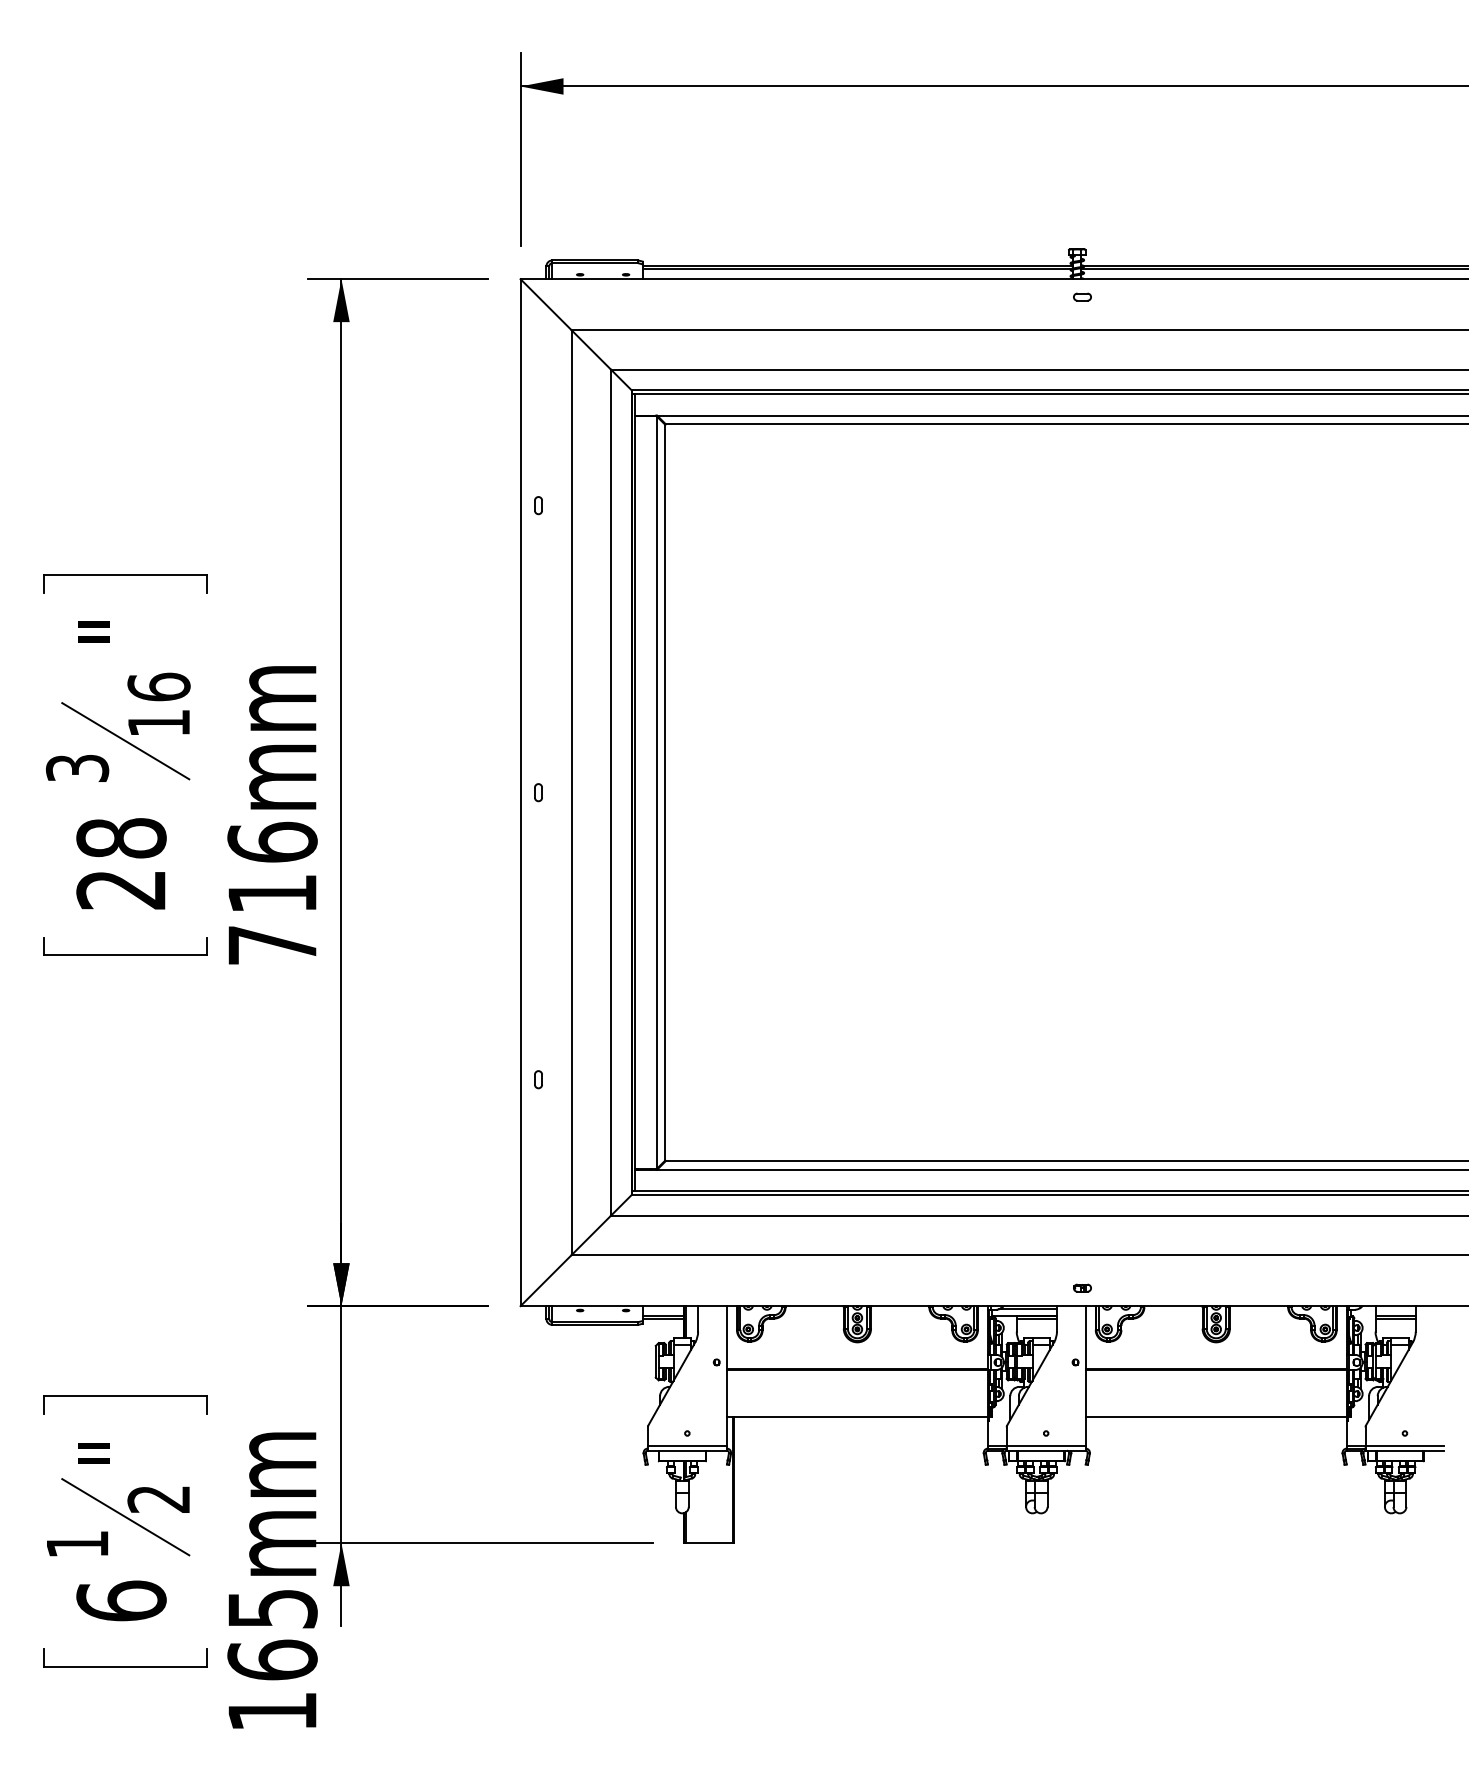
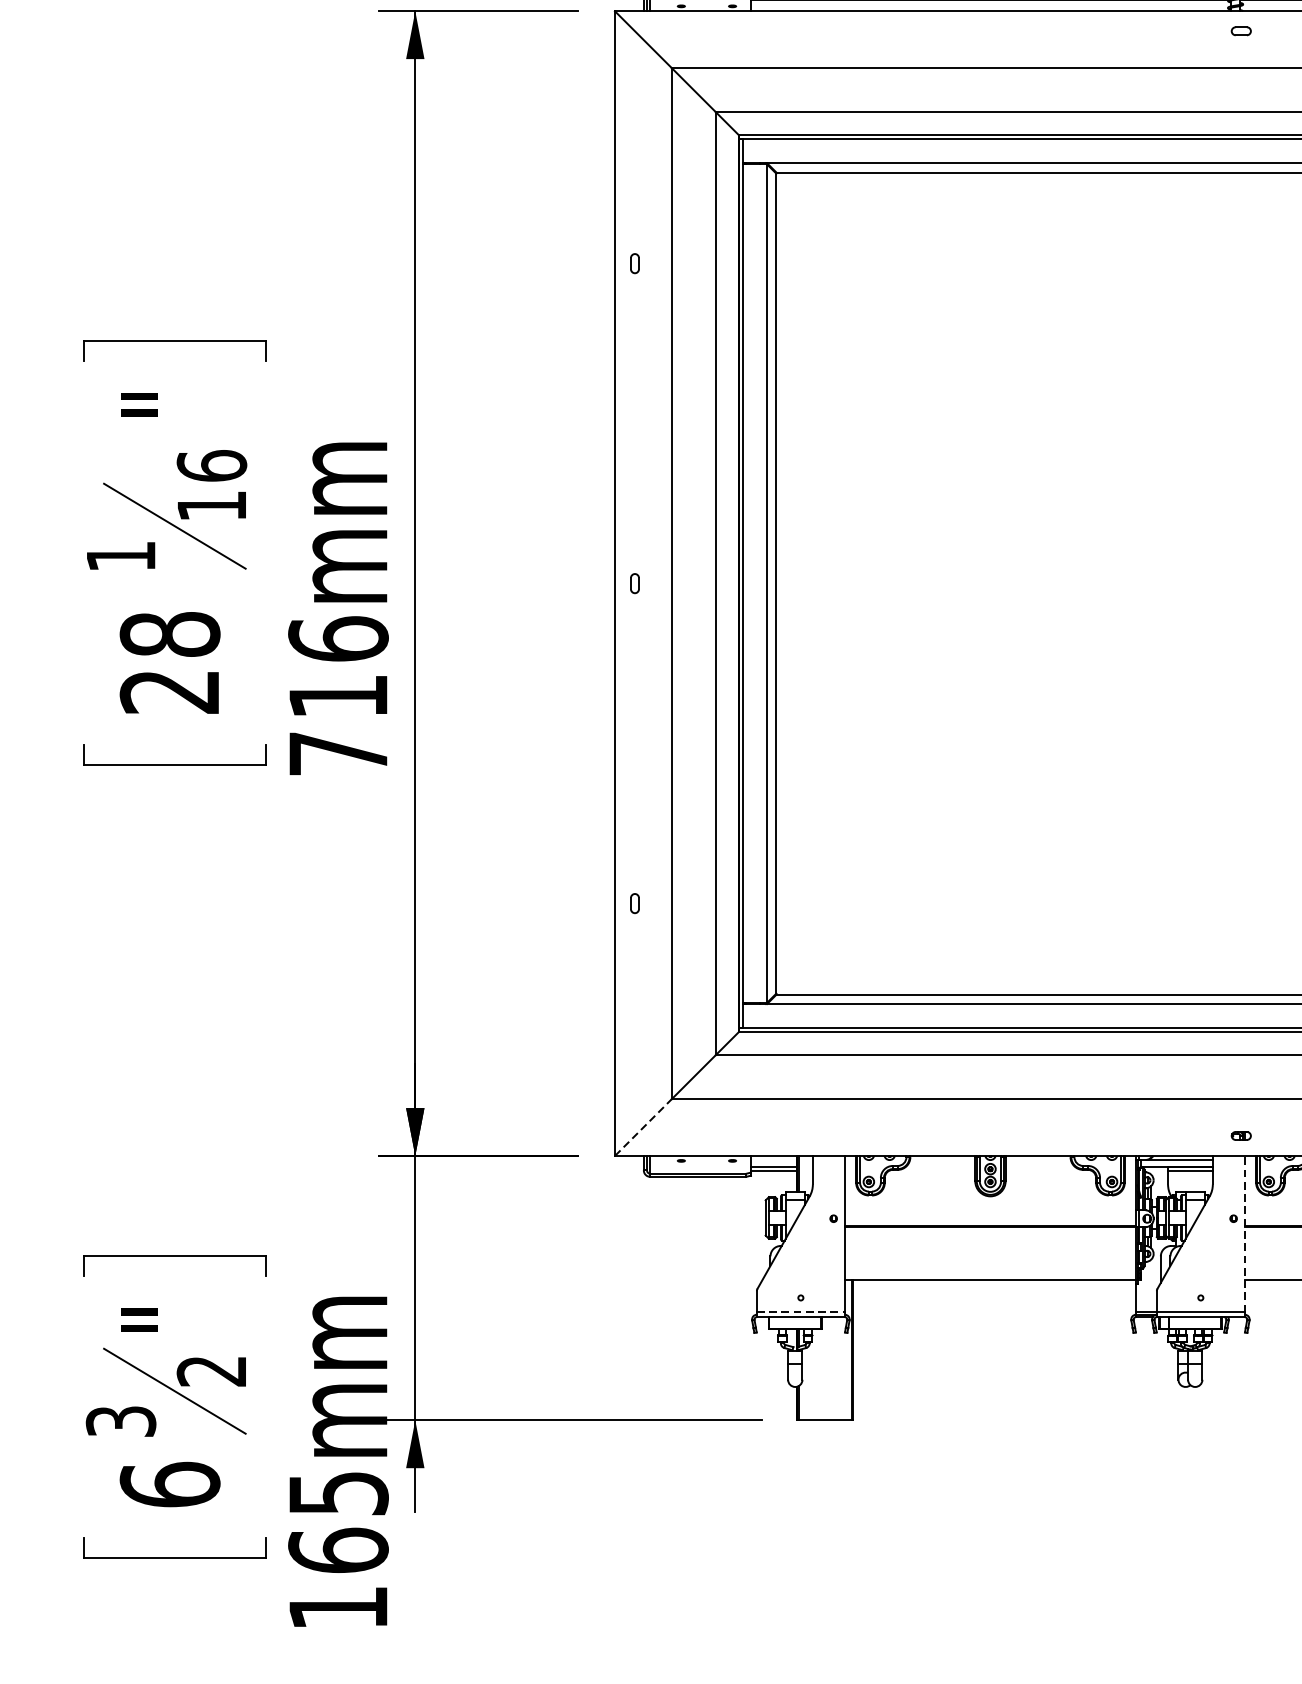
text: (77, 768) -> (121, 556), 3 -> 1
line: (546, 1280) -> (643, 1127), solid -> dashed
line: (1085, 1375) -> (1244, 1233), solid -> dashed
line: (687, 1446) -> (801, 1312), solid -> dashed
text: (77, 1544) -> (121, 1421), 1 -> 3

